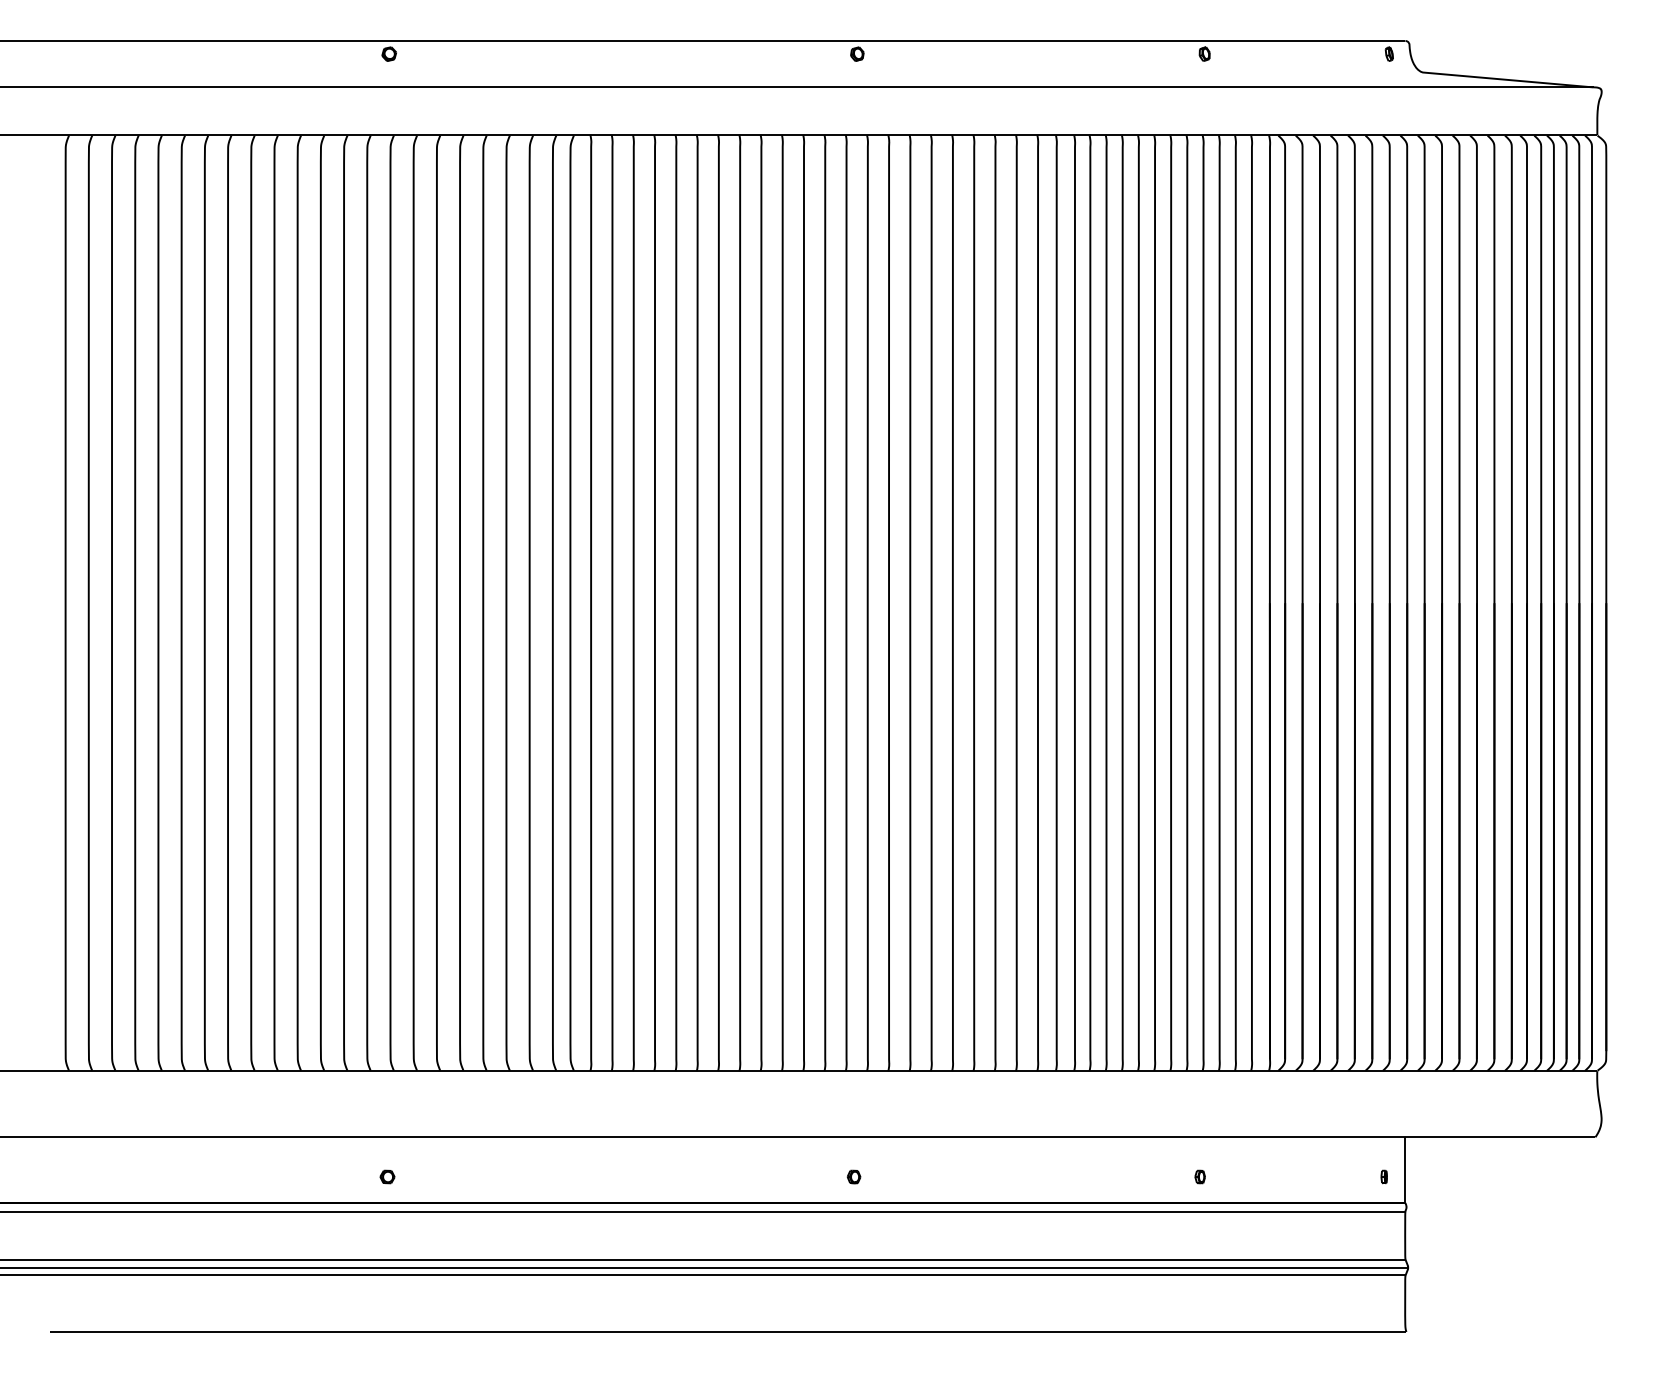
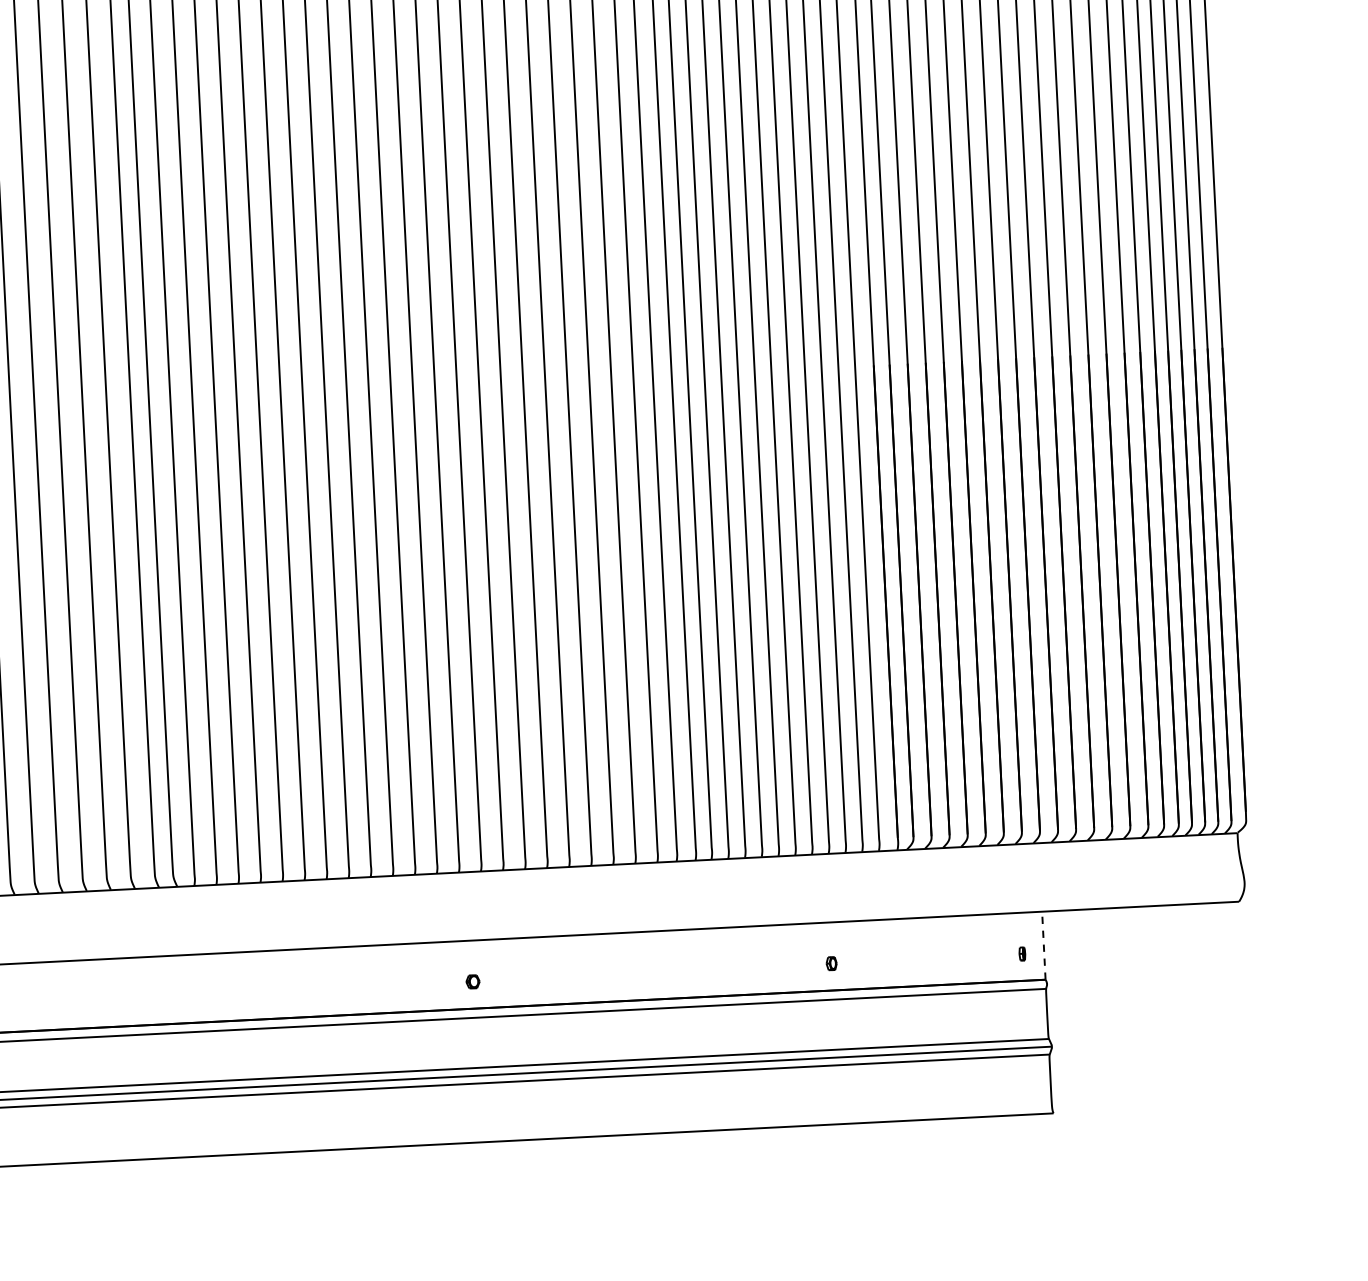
line: (1405, 1170) -> (1044, 946), solid -> dashed

